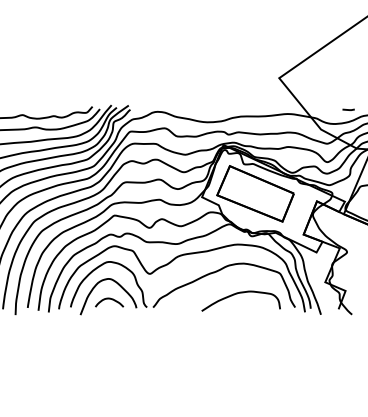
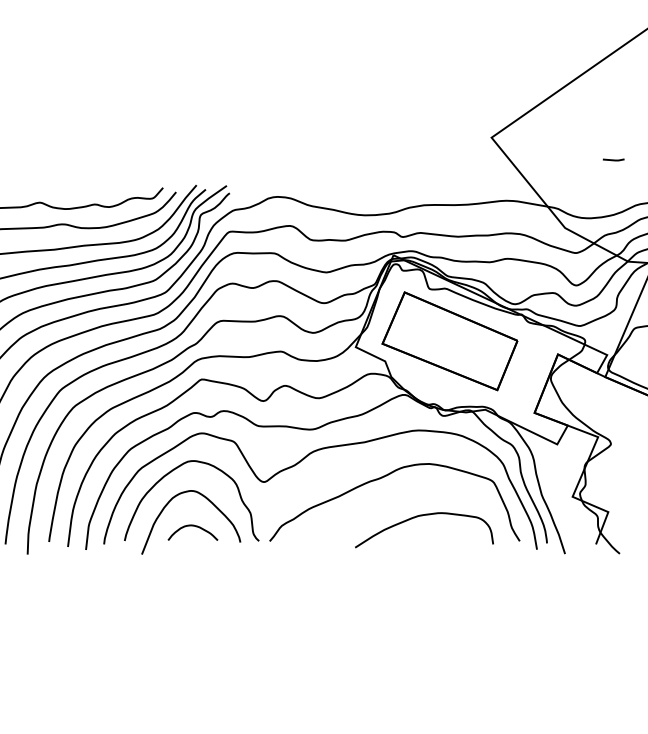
line: (348, 109) -> (613, 159), moved

